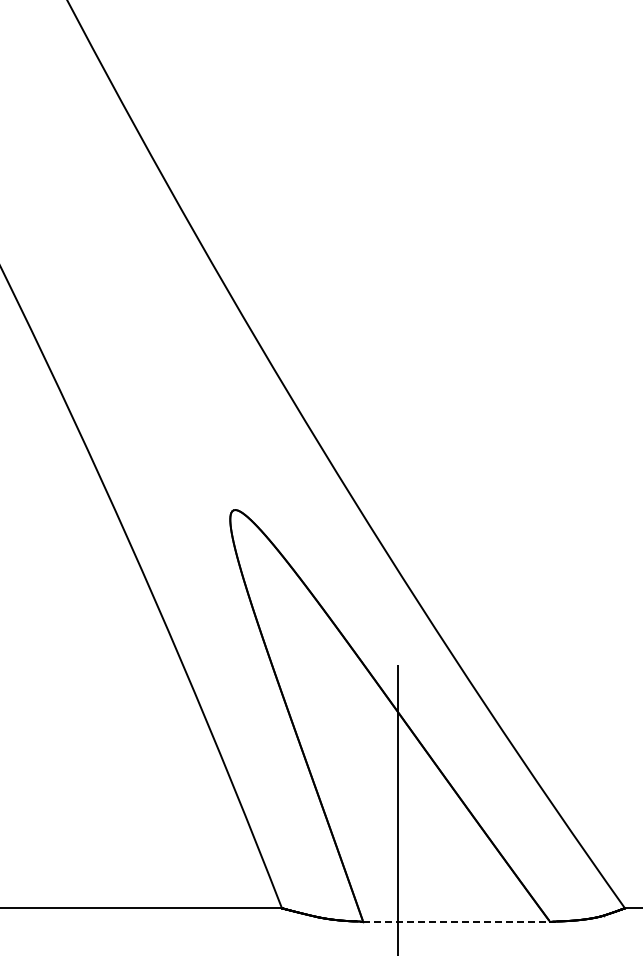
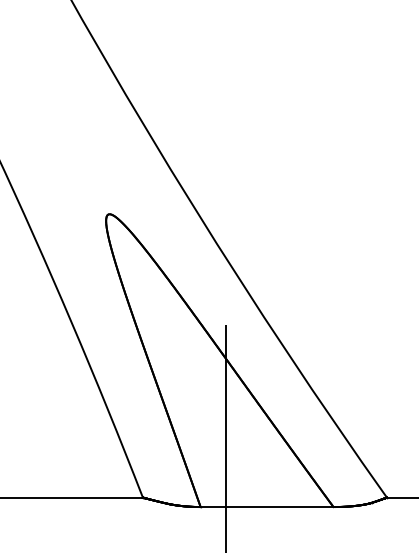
line: (456, 921) -> (267, 507), dashed -> solid

